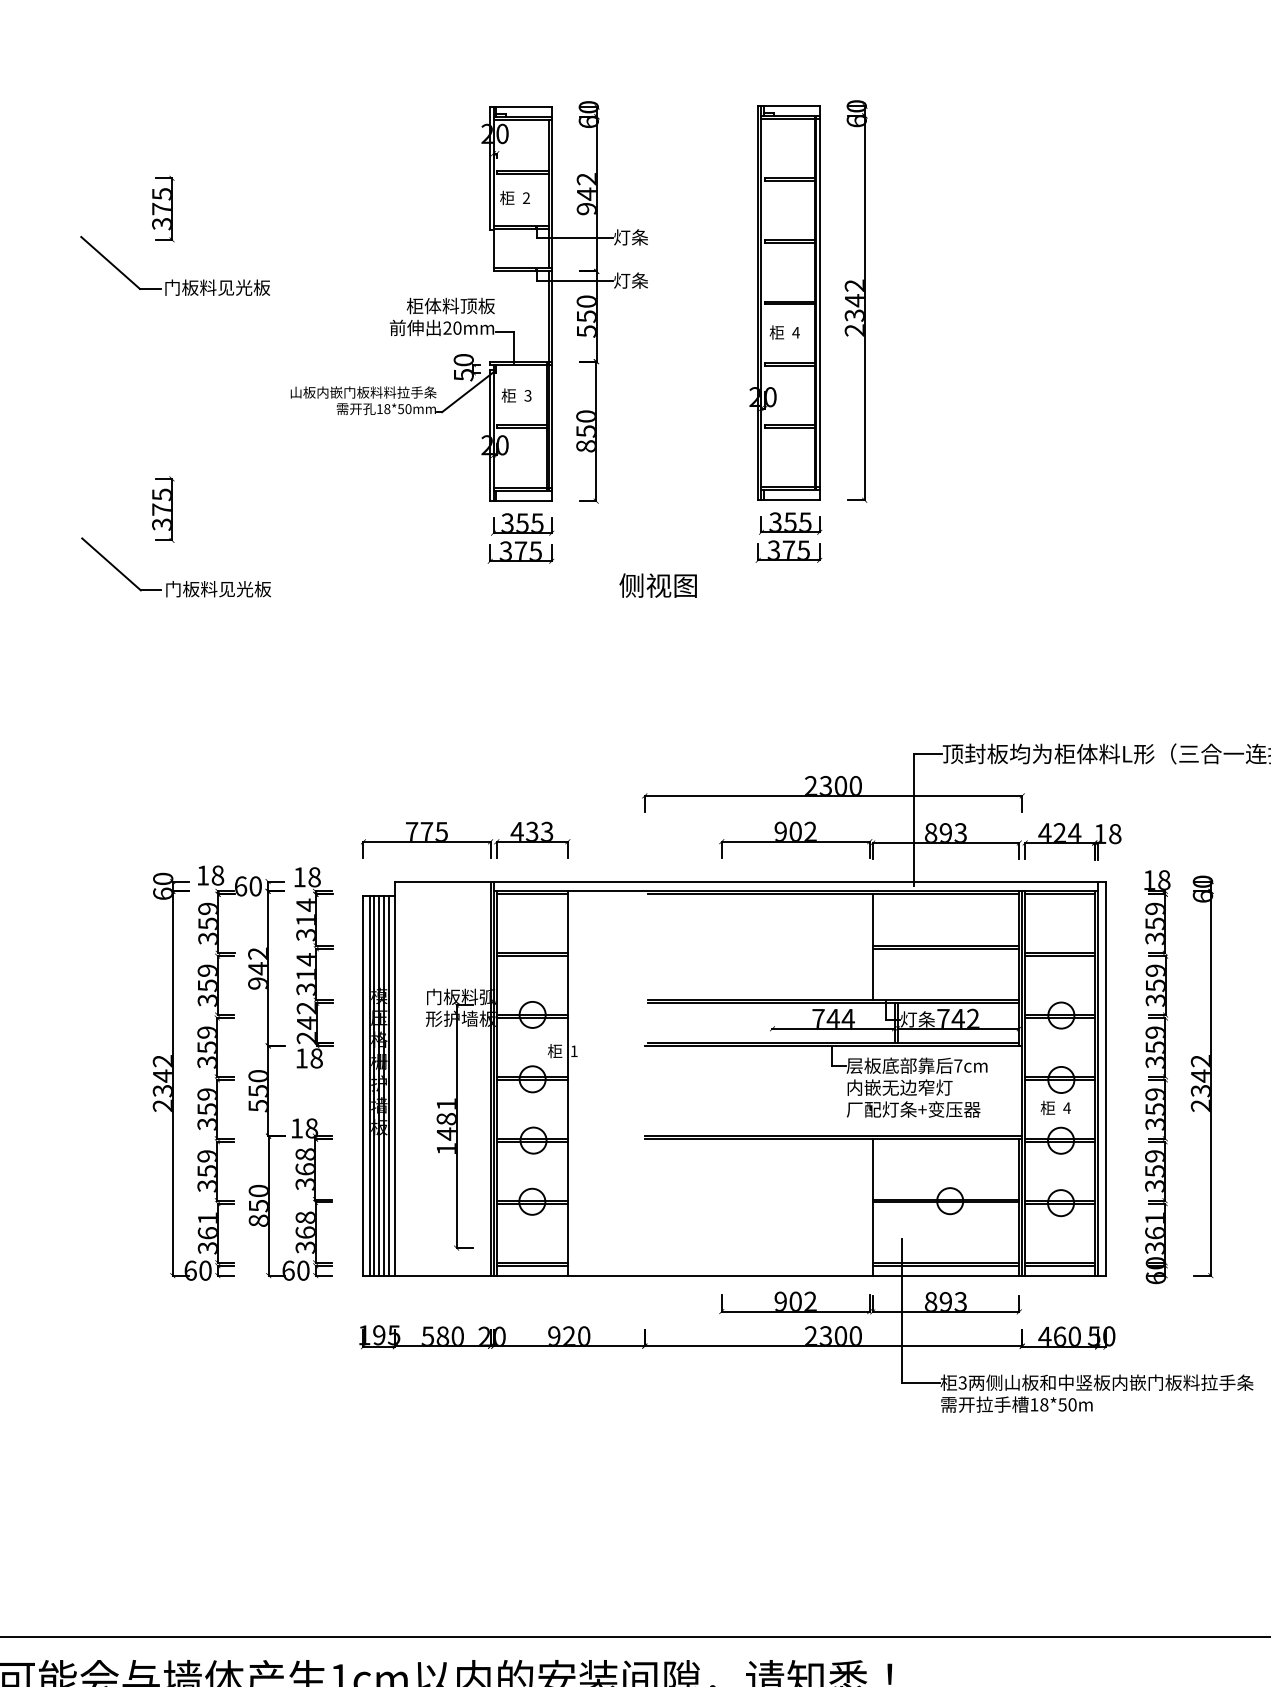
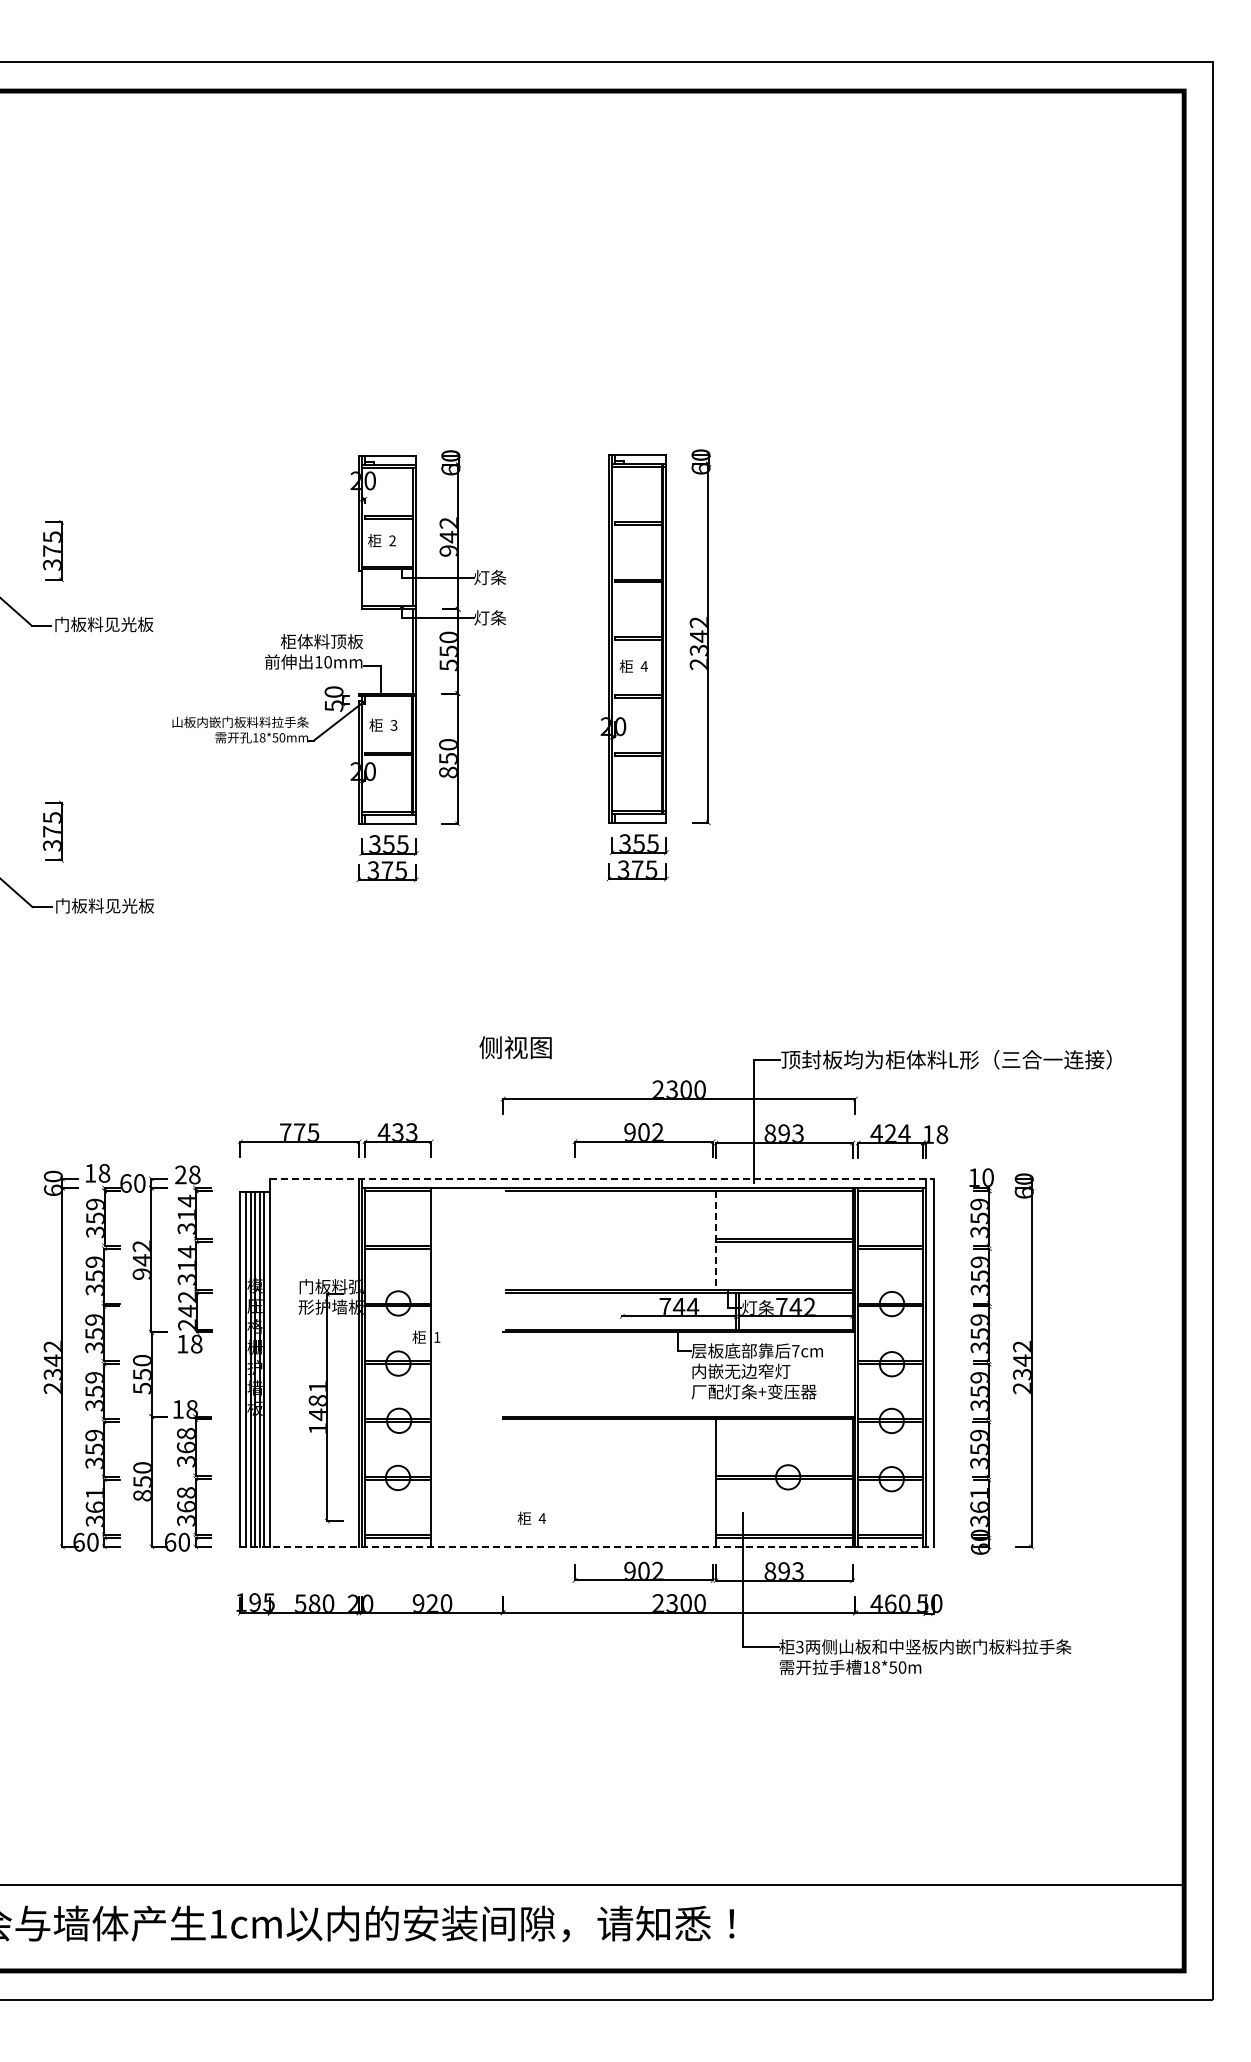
text: (447, 328) -> (318, 662), 20mm -> 10mm
text: (658, 585) -> (515, 1047), moved
text: (299, 876) -> (180, 1174), 18 -> 28
text: (1163, 880) -> (987, 1177), 18 -> 10
line: (750, 881) -> (601, 1178), solid -> dashed
line: (872, 947) -> (715, 1240), solid -> dashed
text: (1055, 1107) -> (531, 1517), moved
line: (734, 1275) -> (586, 1546), solid -> dashed

